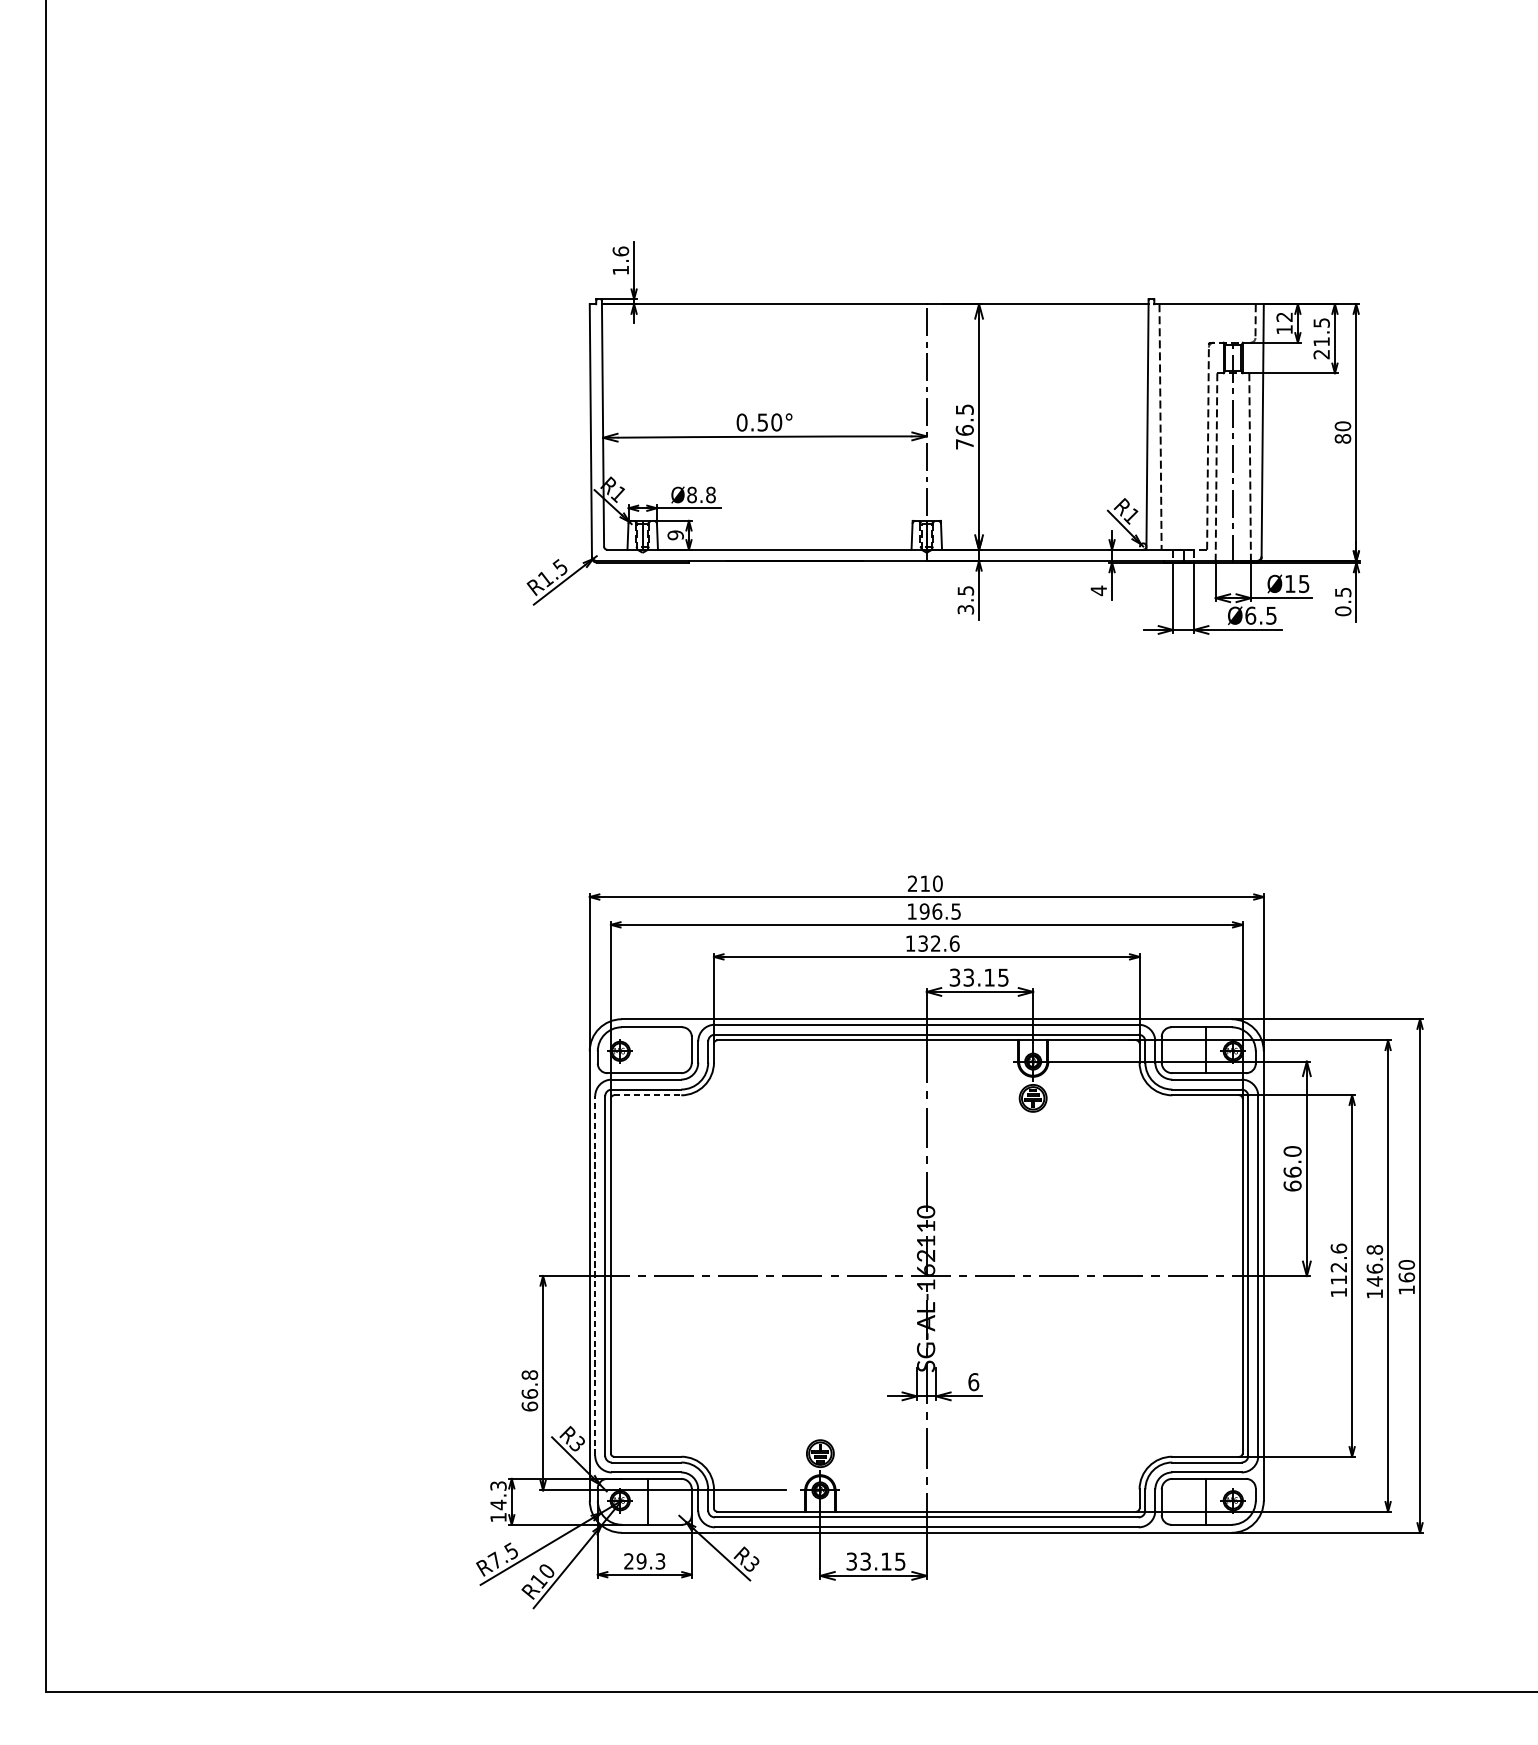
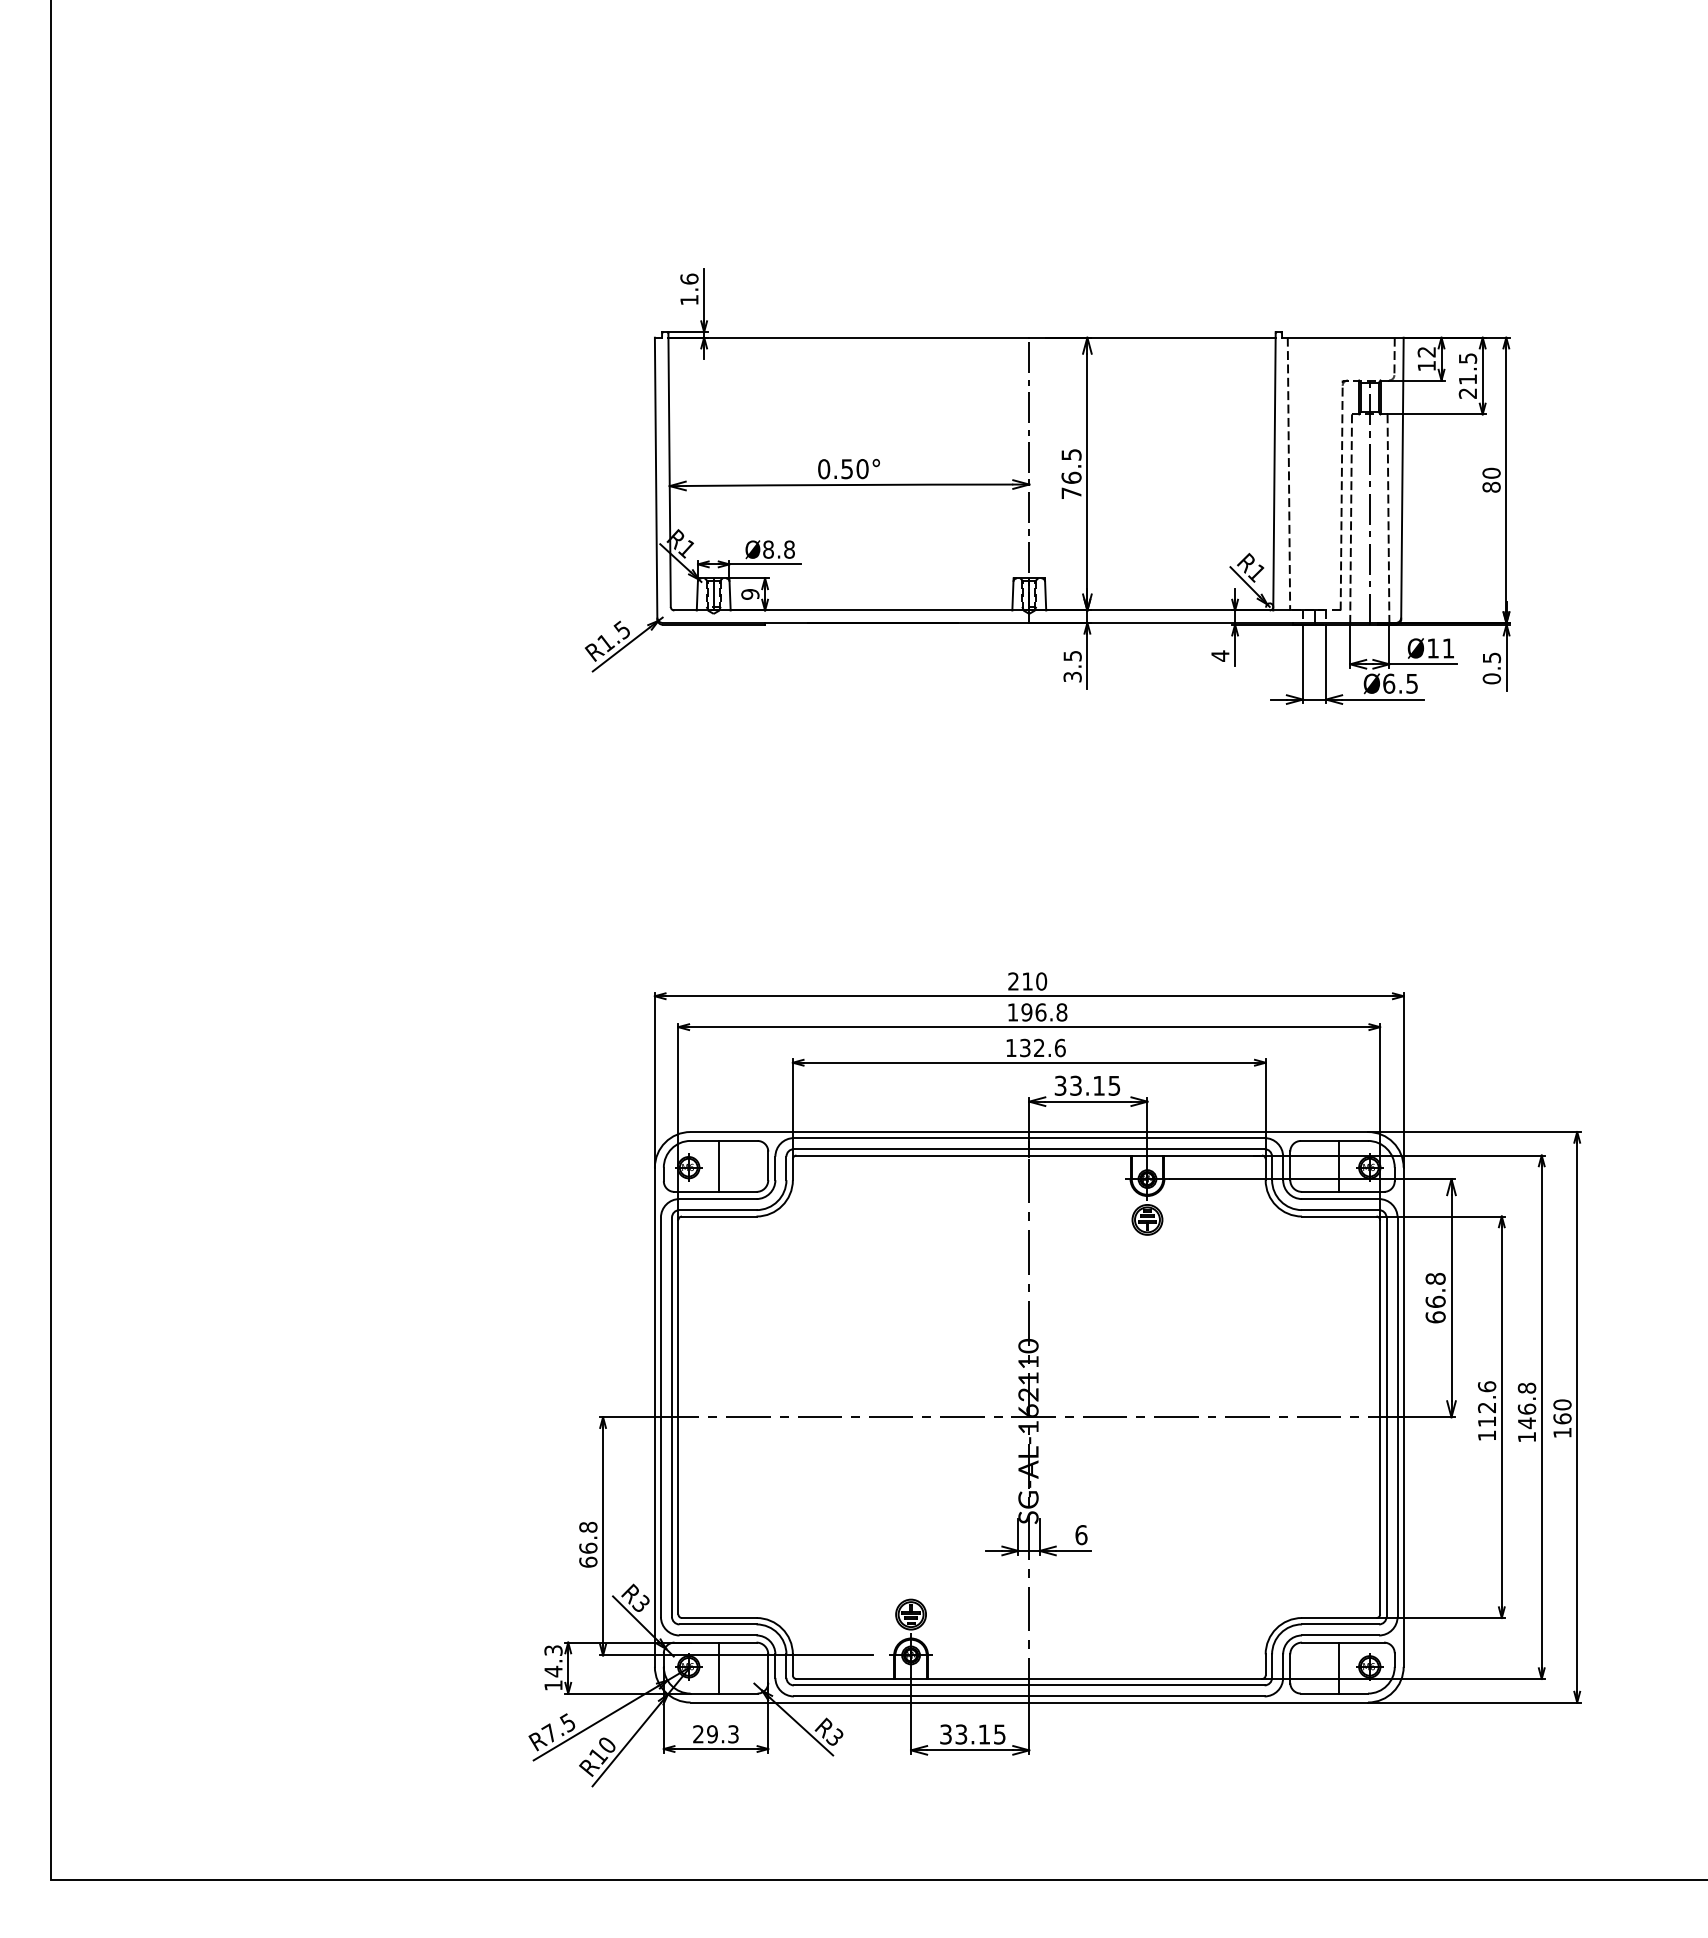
text: (1304, 583) -> (1448, 648), Ø15 -> Ø11
text: (955, 911) -> (1061, 1012), 196.5 -> 196.8
line: (647, 1049) -> (719, 1165), added
line: (647, 1095) -> (719, 1216), dashed -> solid
text: (1292, 1151) -> (1435, 1278), 66.0 -> 66.8
line: (594, 1276) -> (660, 1417), dashed -> solid

